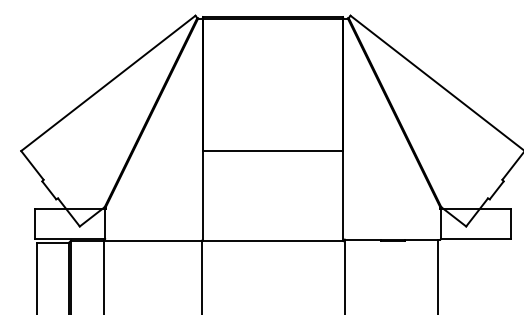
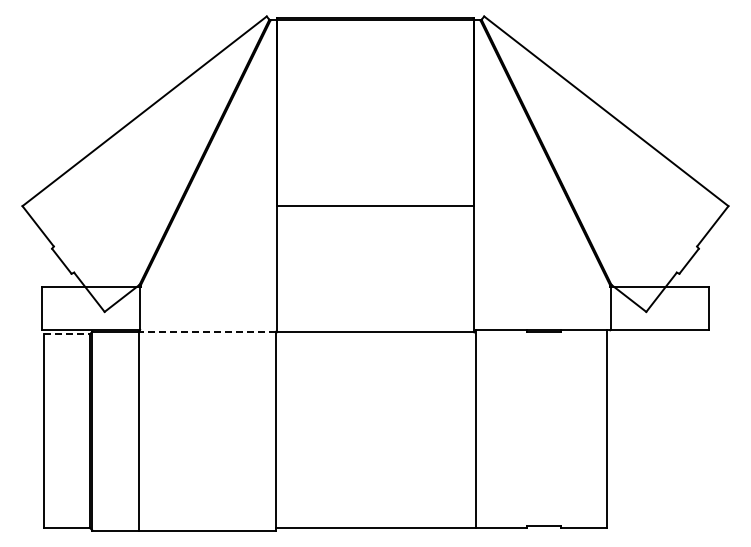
line: (153, 240) -> (207, 331), solid -> dashed
line: (52, 242) -> (66, 334), solid -> dashed

